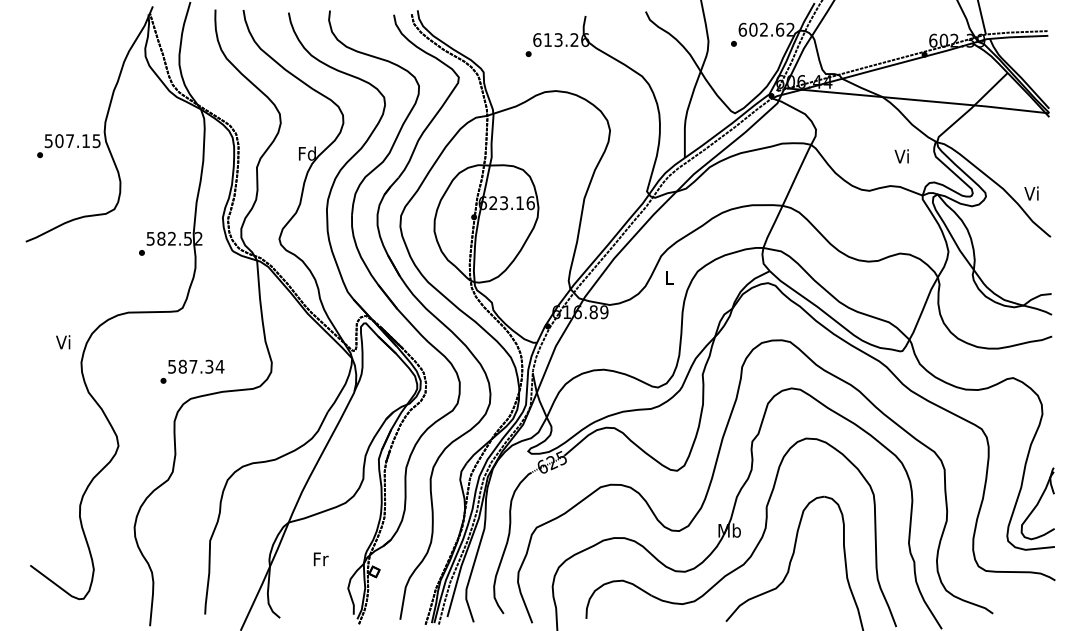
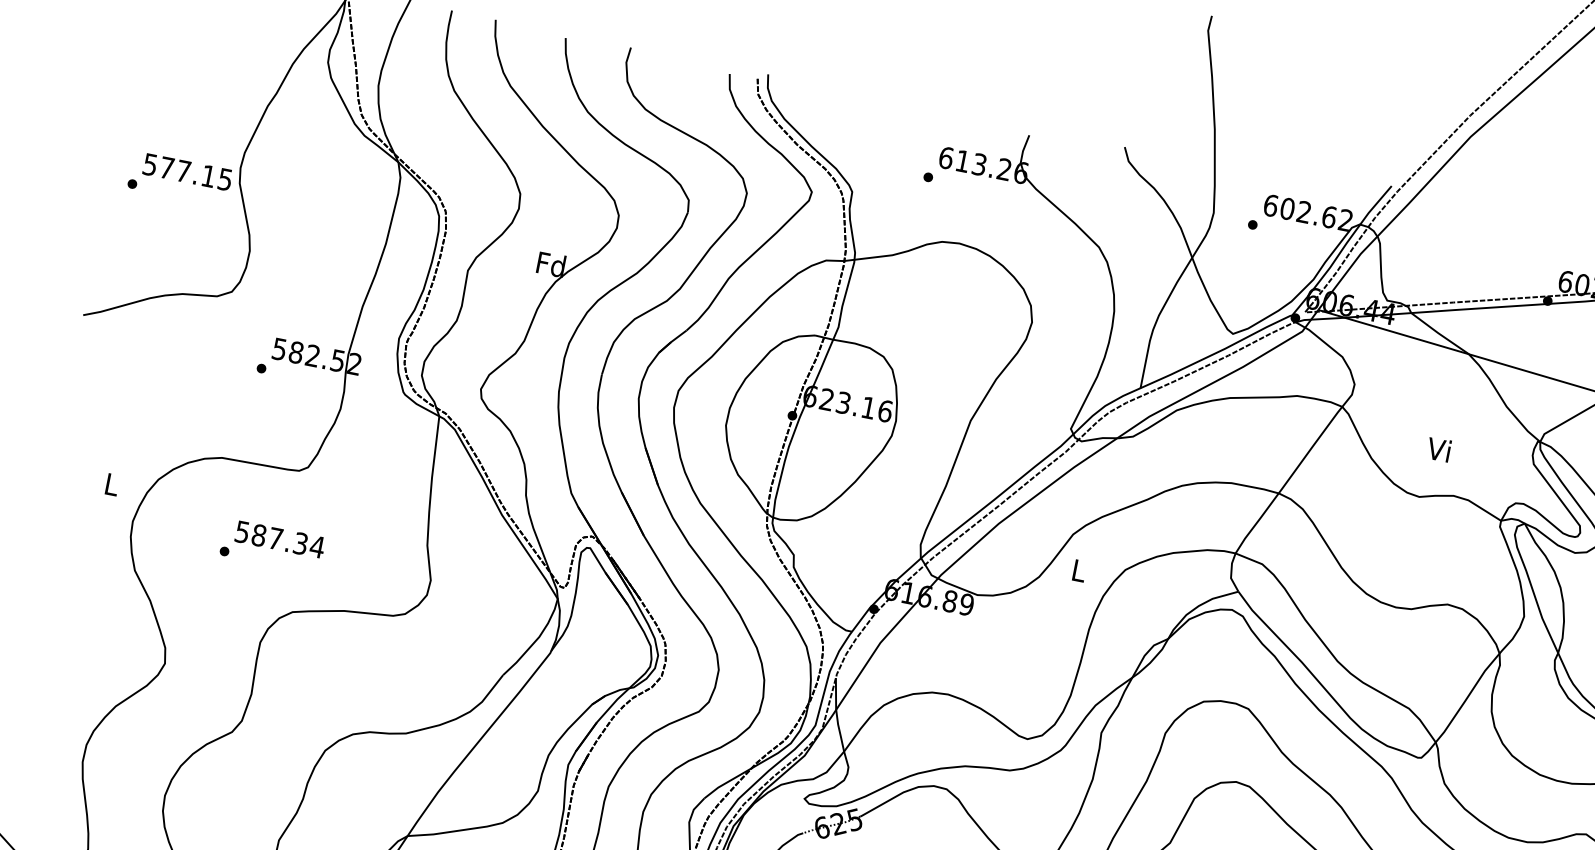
text: (59, 141) -> (166, 168), 507.15 -> 577.15
text: (901, 156) -> (1438, 449), moved
text: (63, 342) -> (110, 484), Vi -> L
text: (192, 371) -> (272, 545), moved

